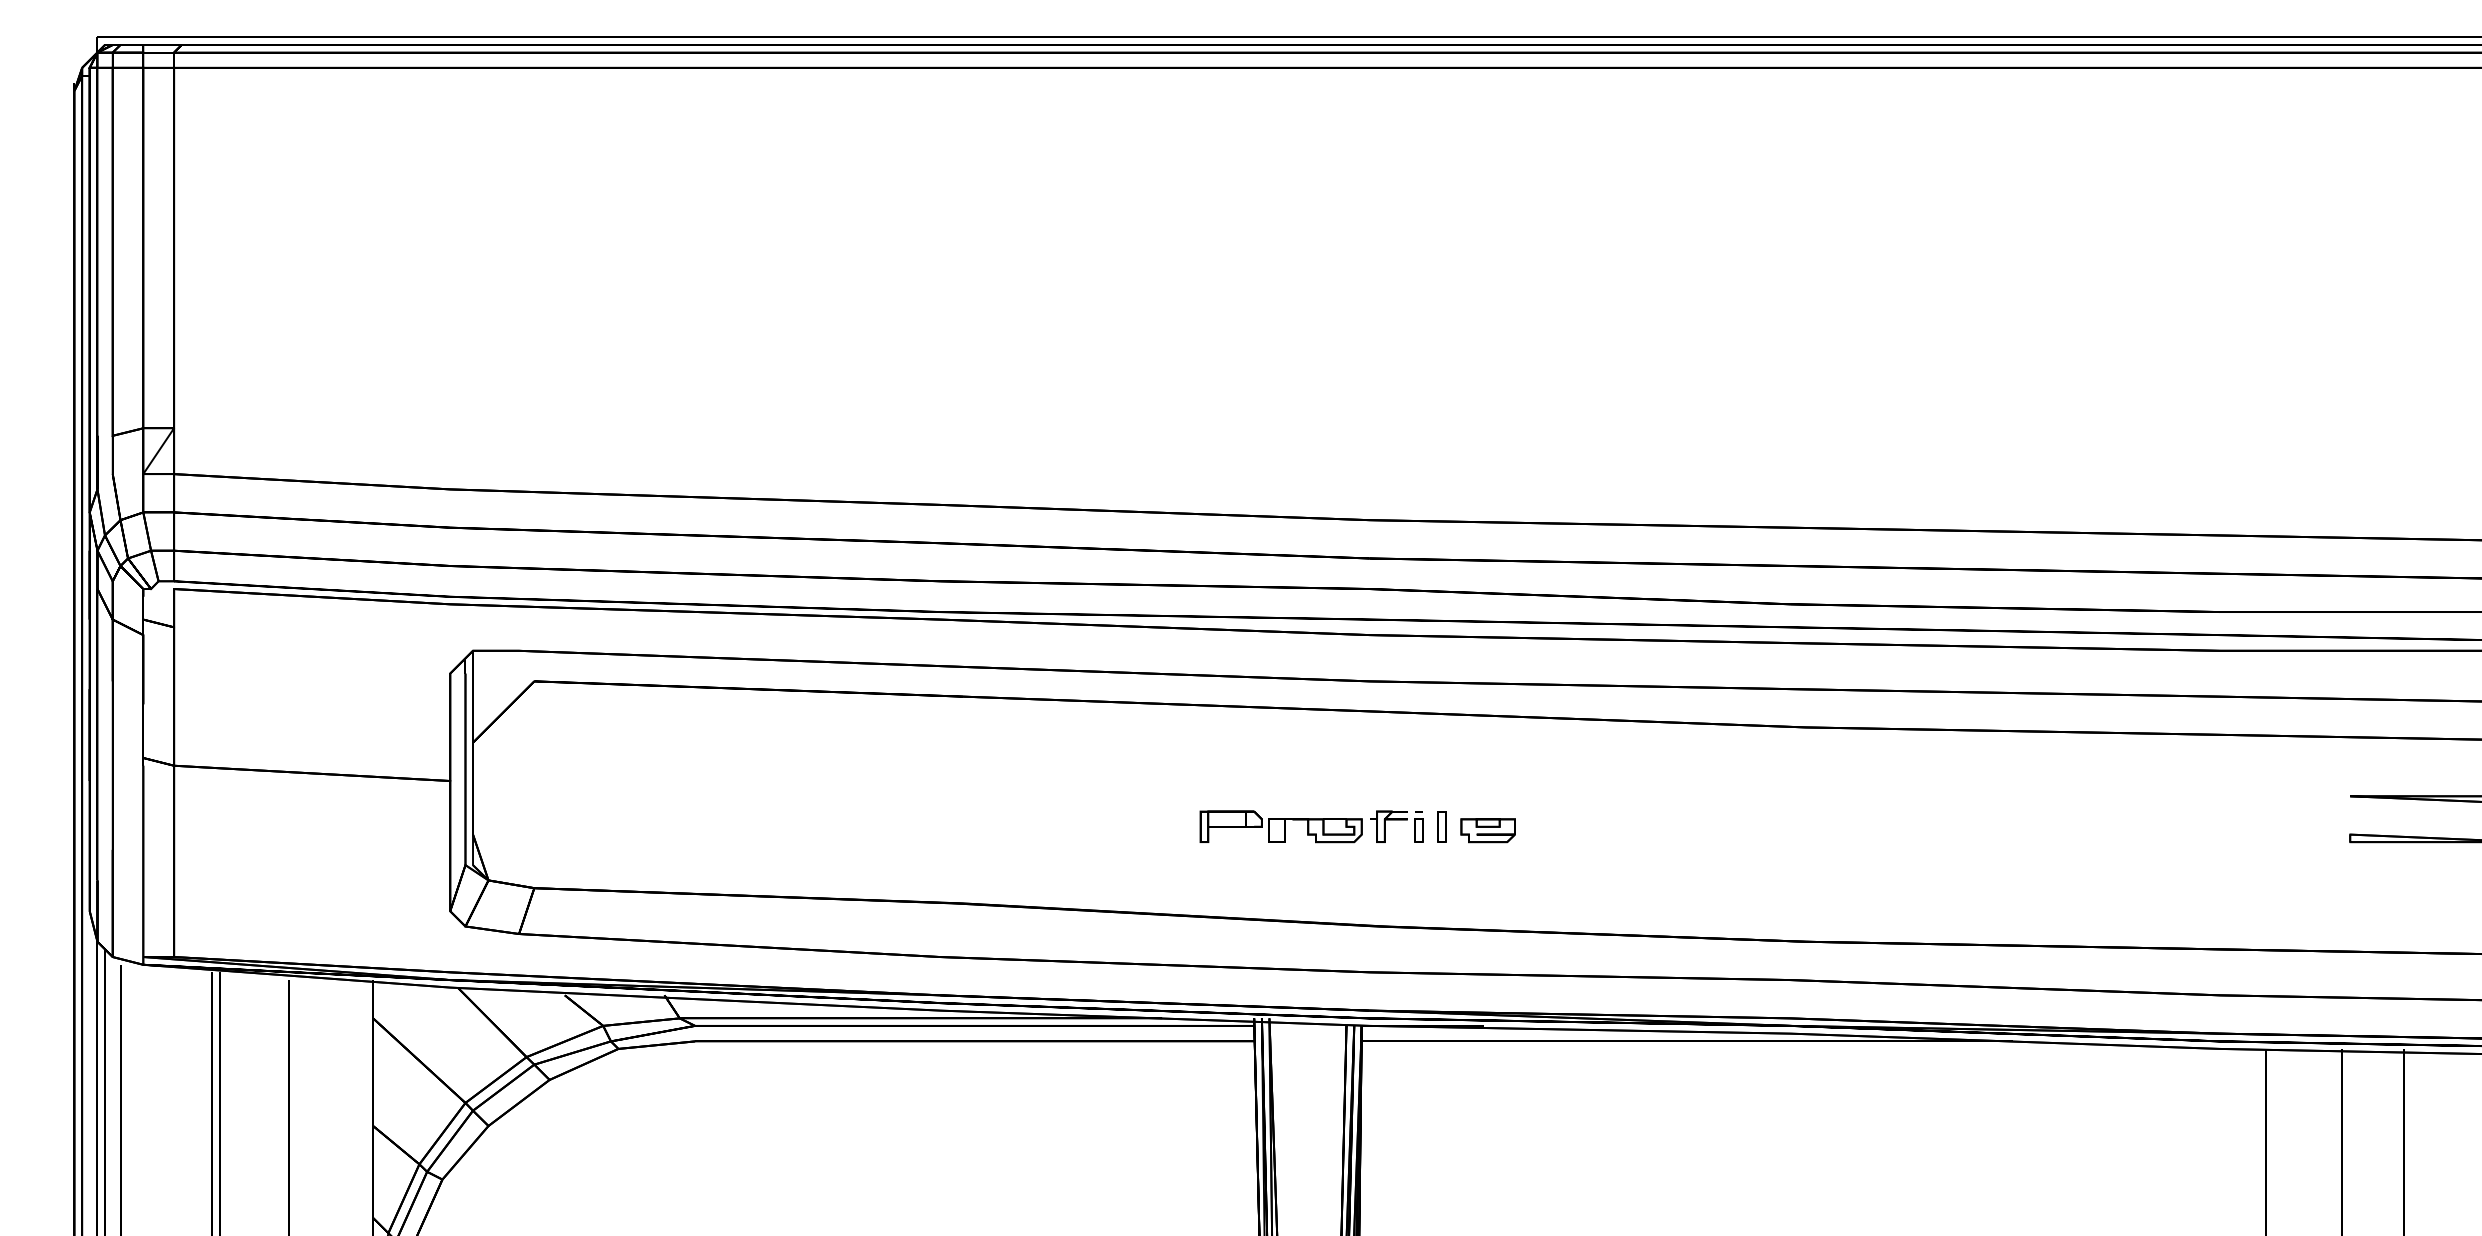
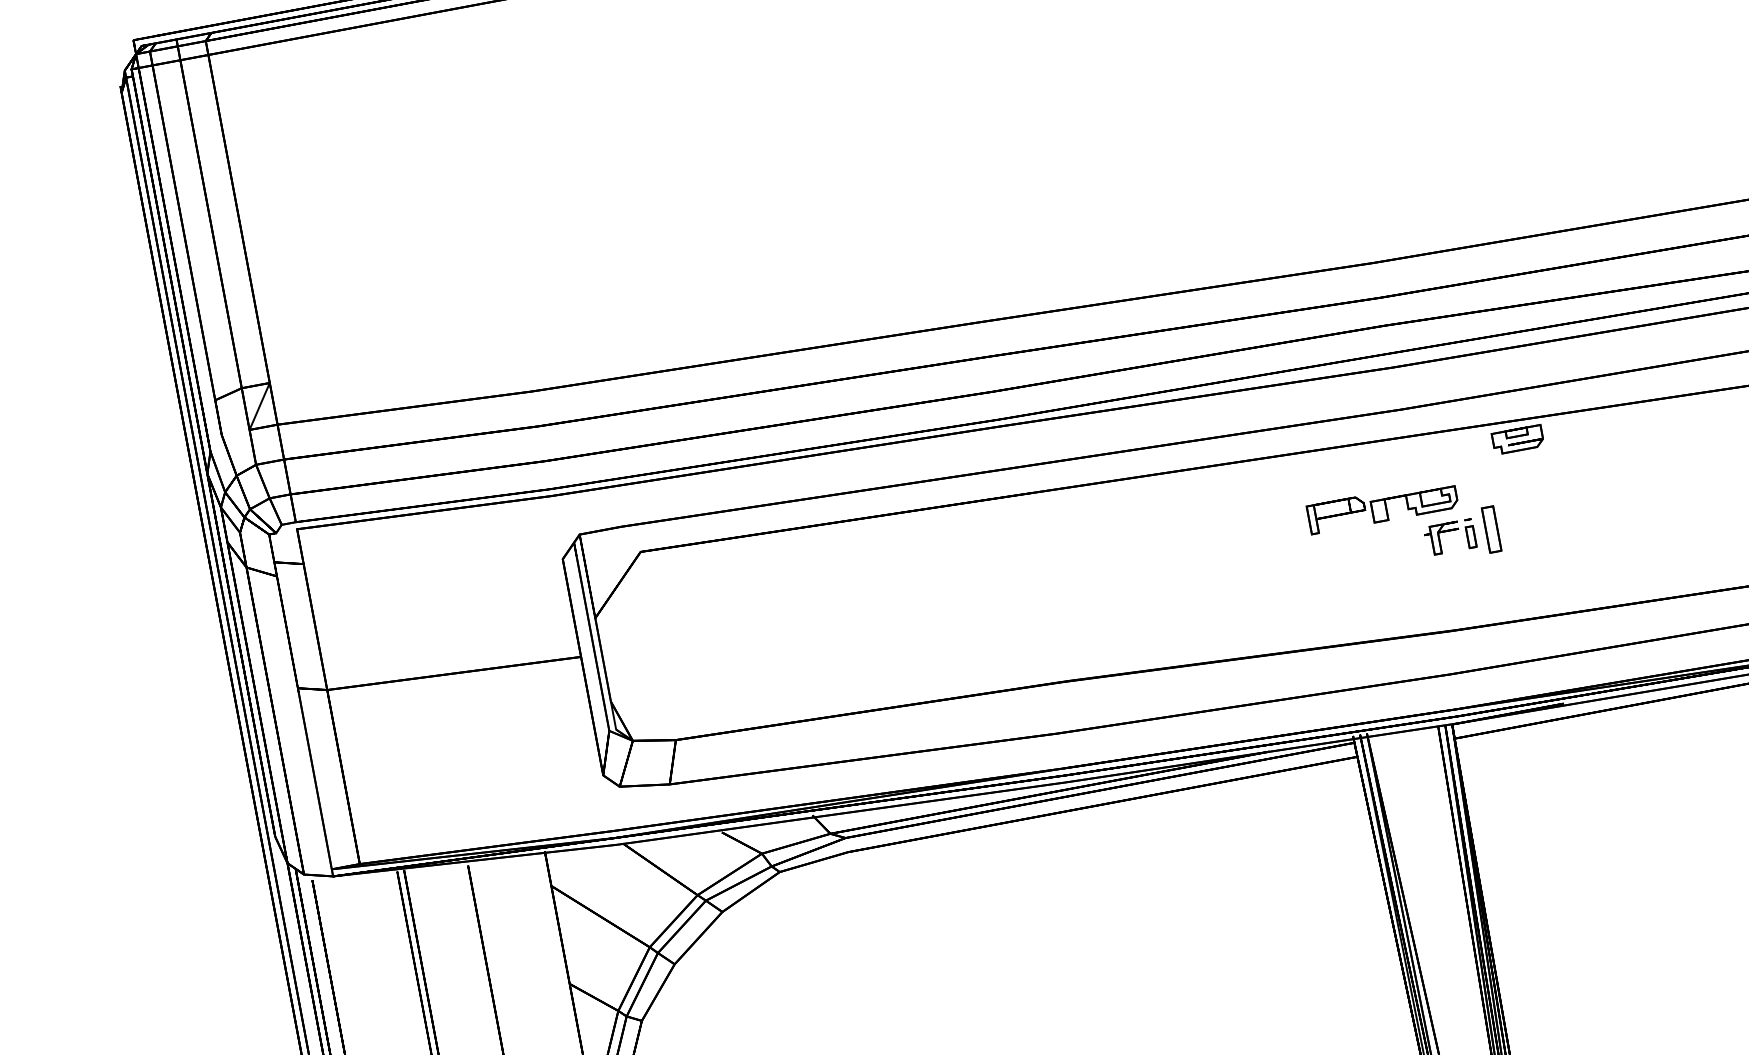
part: (1280, 826) -> (1381, 506), moved
part: (1441, 826) -> (1490, 529), size x1.6
part: (1487, 830) -> (1517, 439), moved

